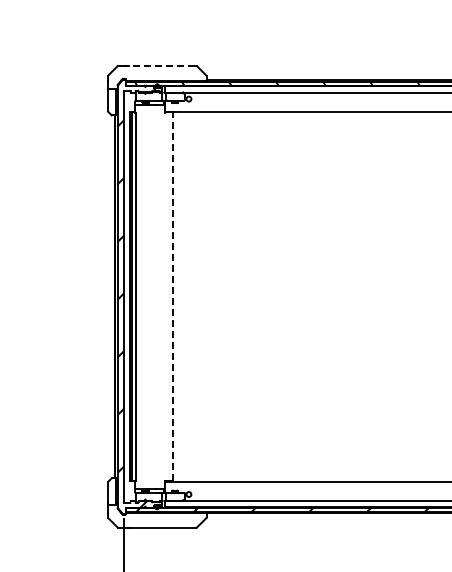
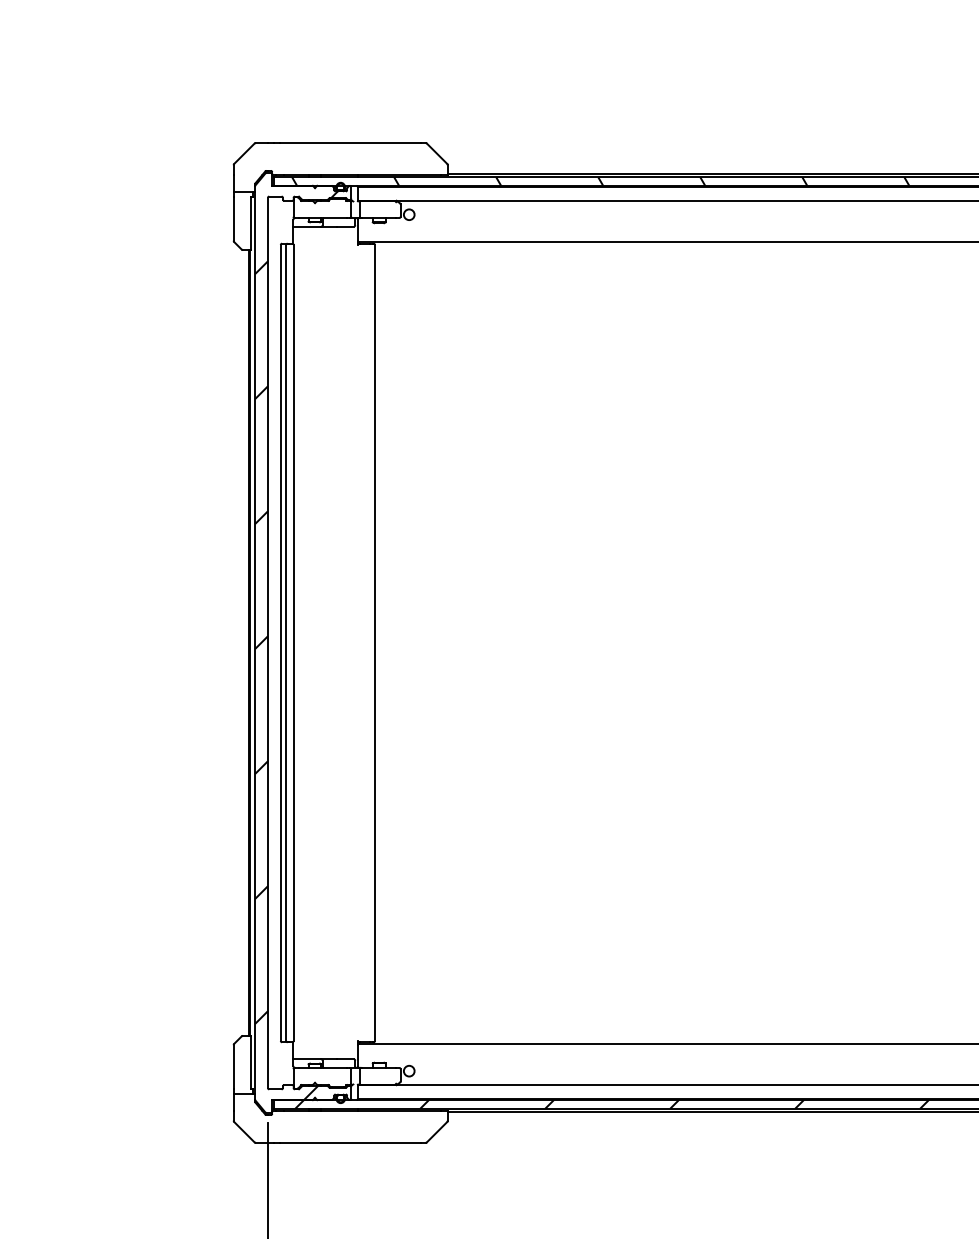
line: (161, 66) -> (349, 144), dashed -> solid
line: (173, 296) -> (375, 642), dashed -> solid

